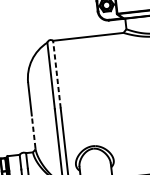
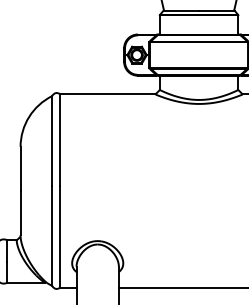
line: (57, 74) -> (60, 140), dashed -> solid
line: (33, 131) -> (20, 212), dashed -> solid

